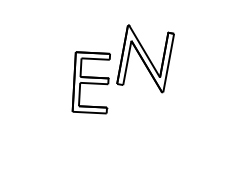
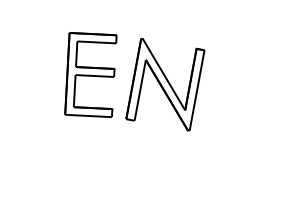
part: (90, 82) -> (89, 74), moved

